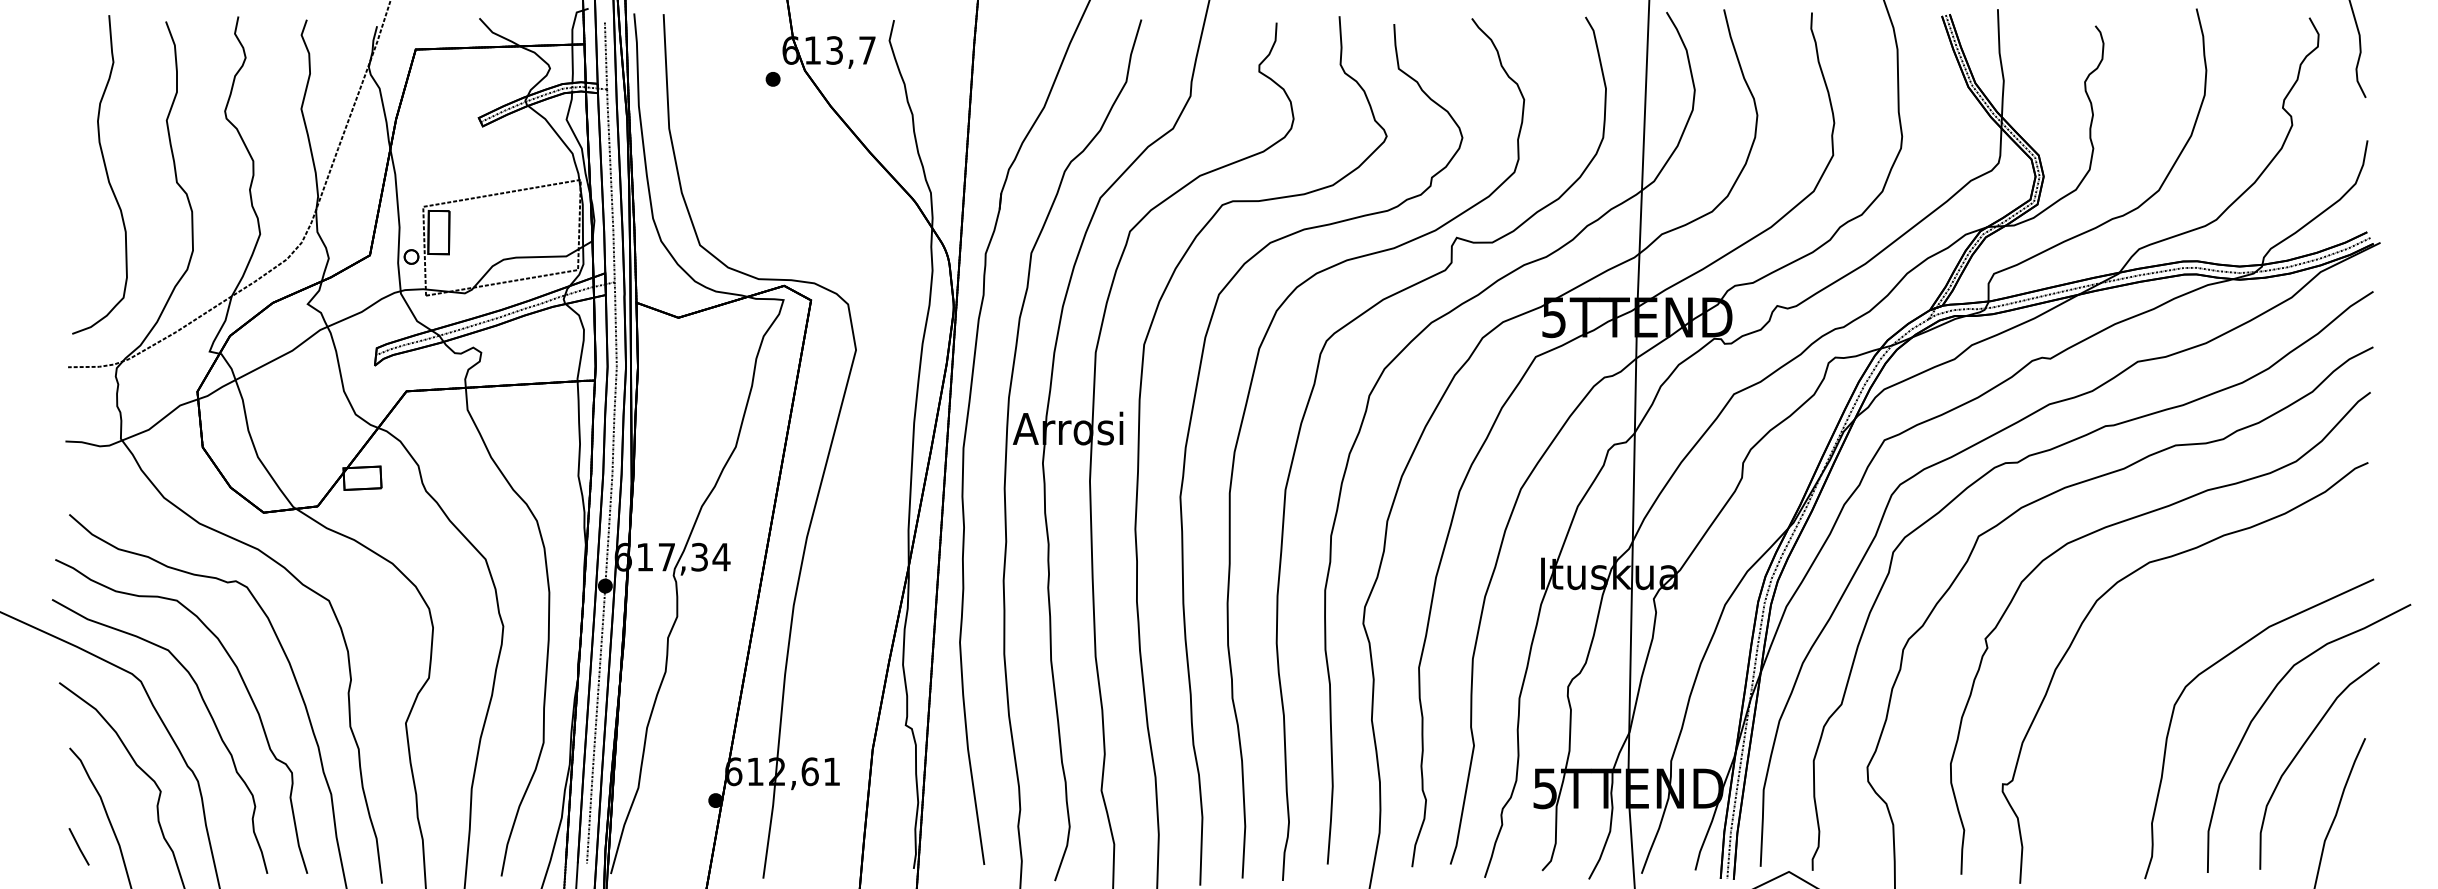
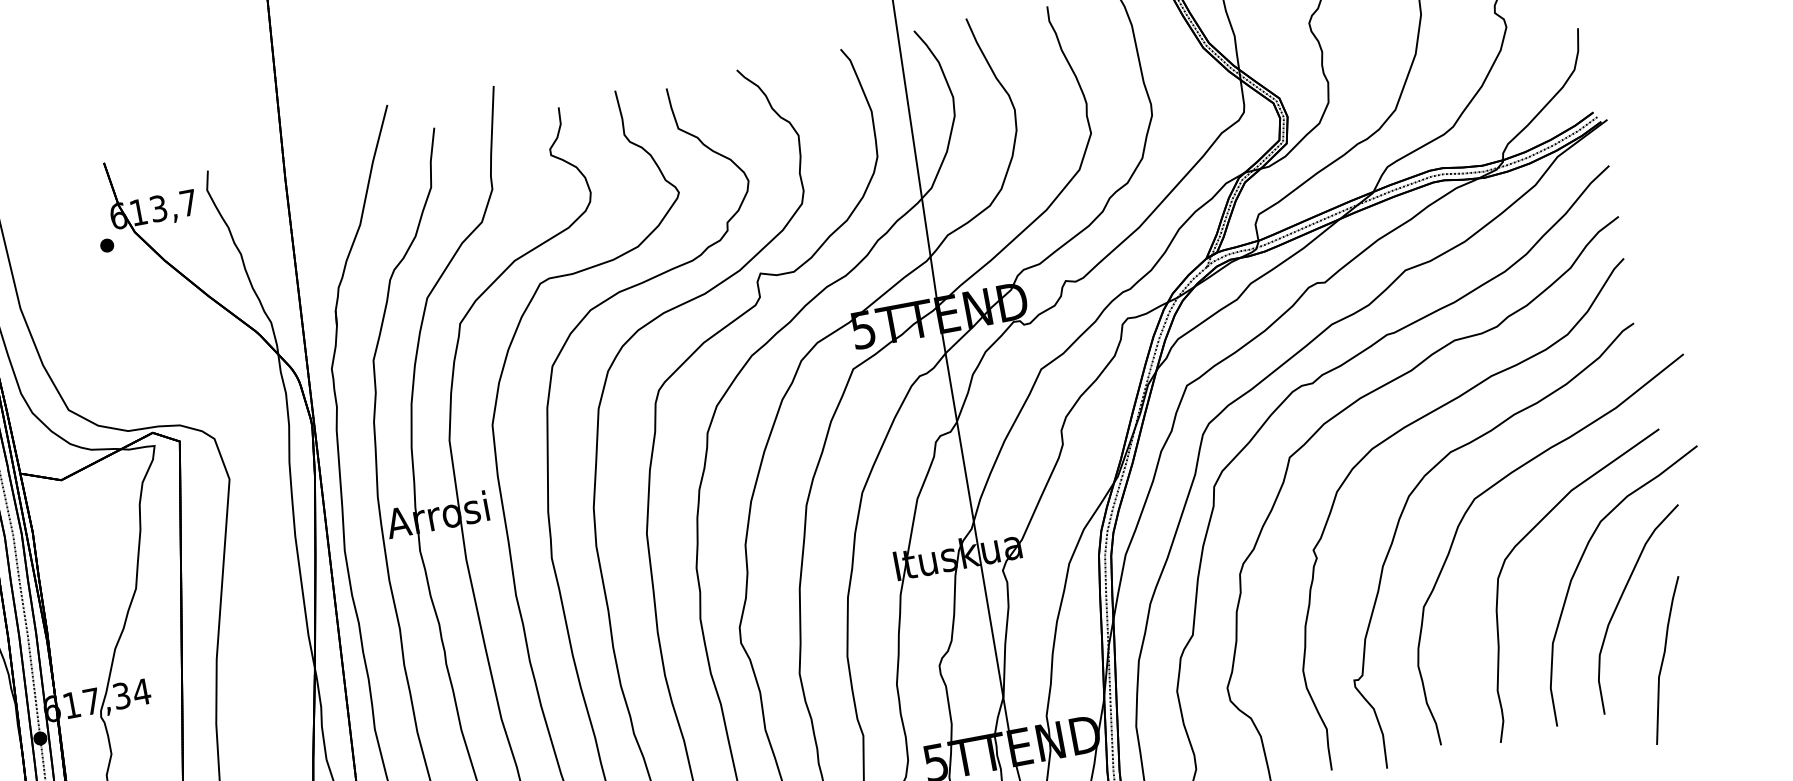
part: (2205, 599) -> (1508, 476), added

